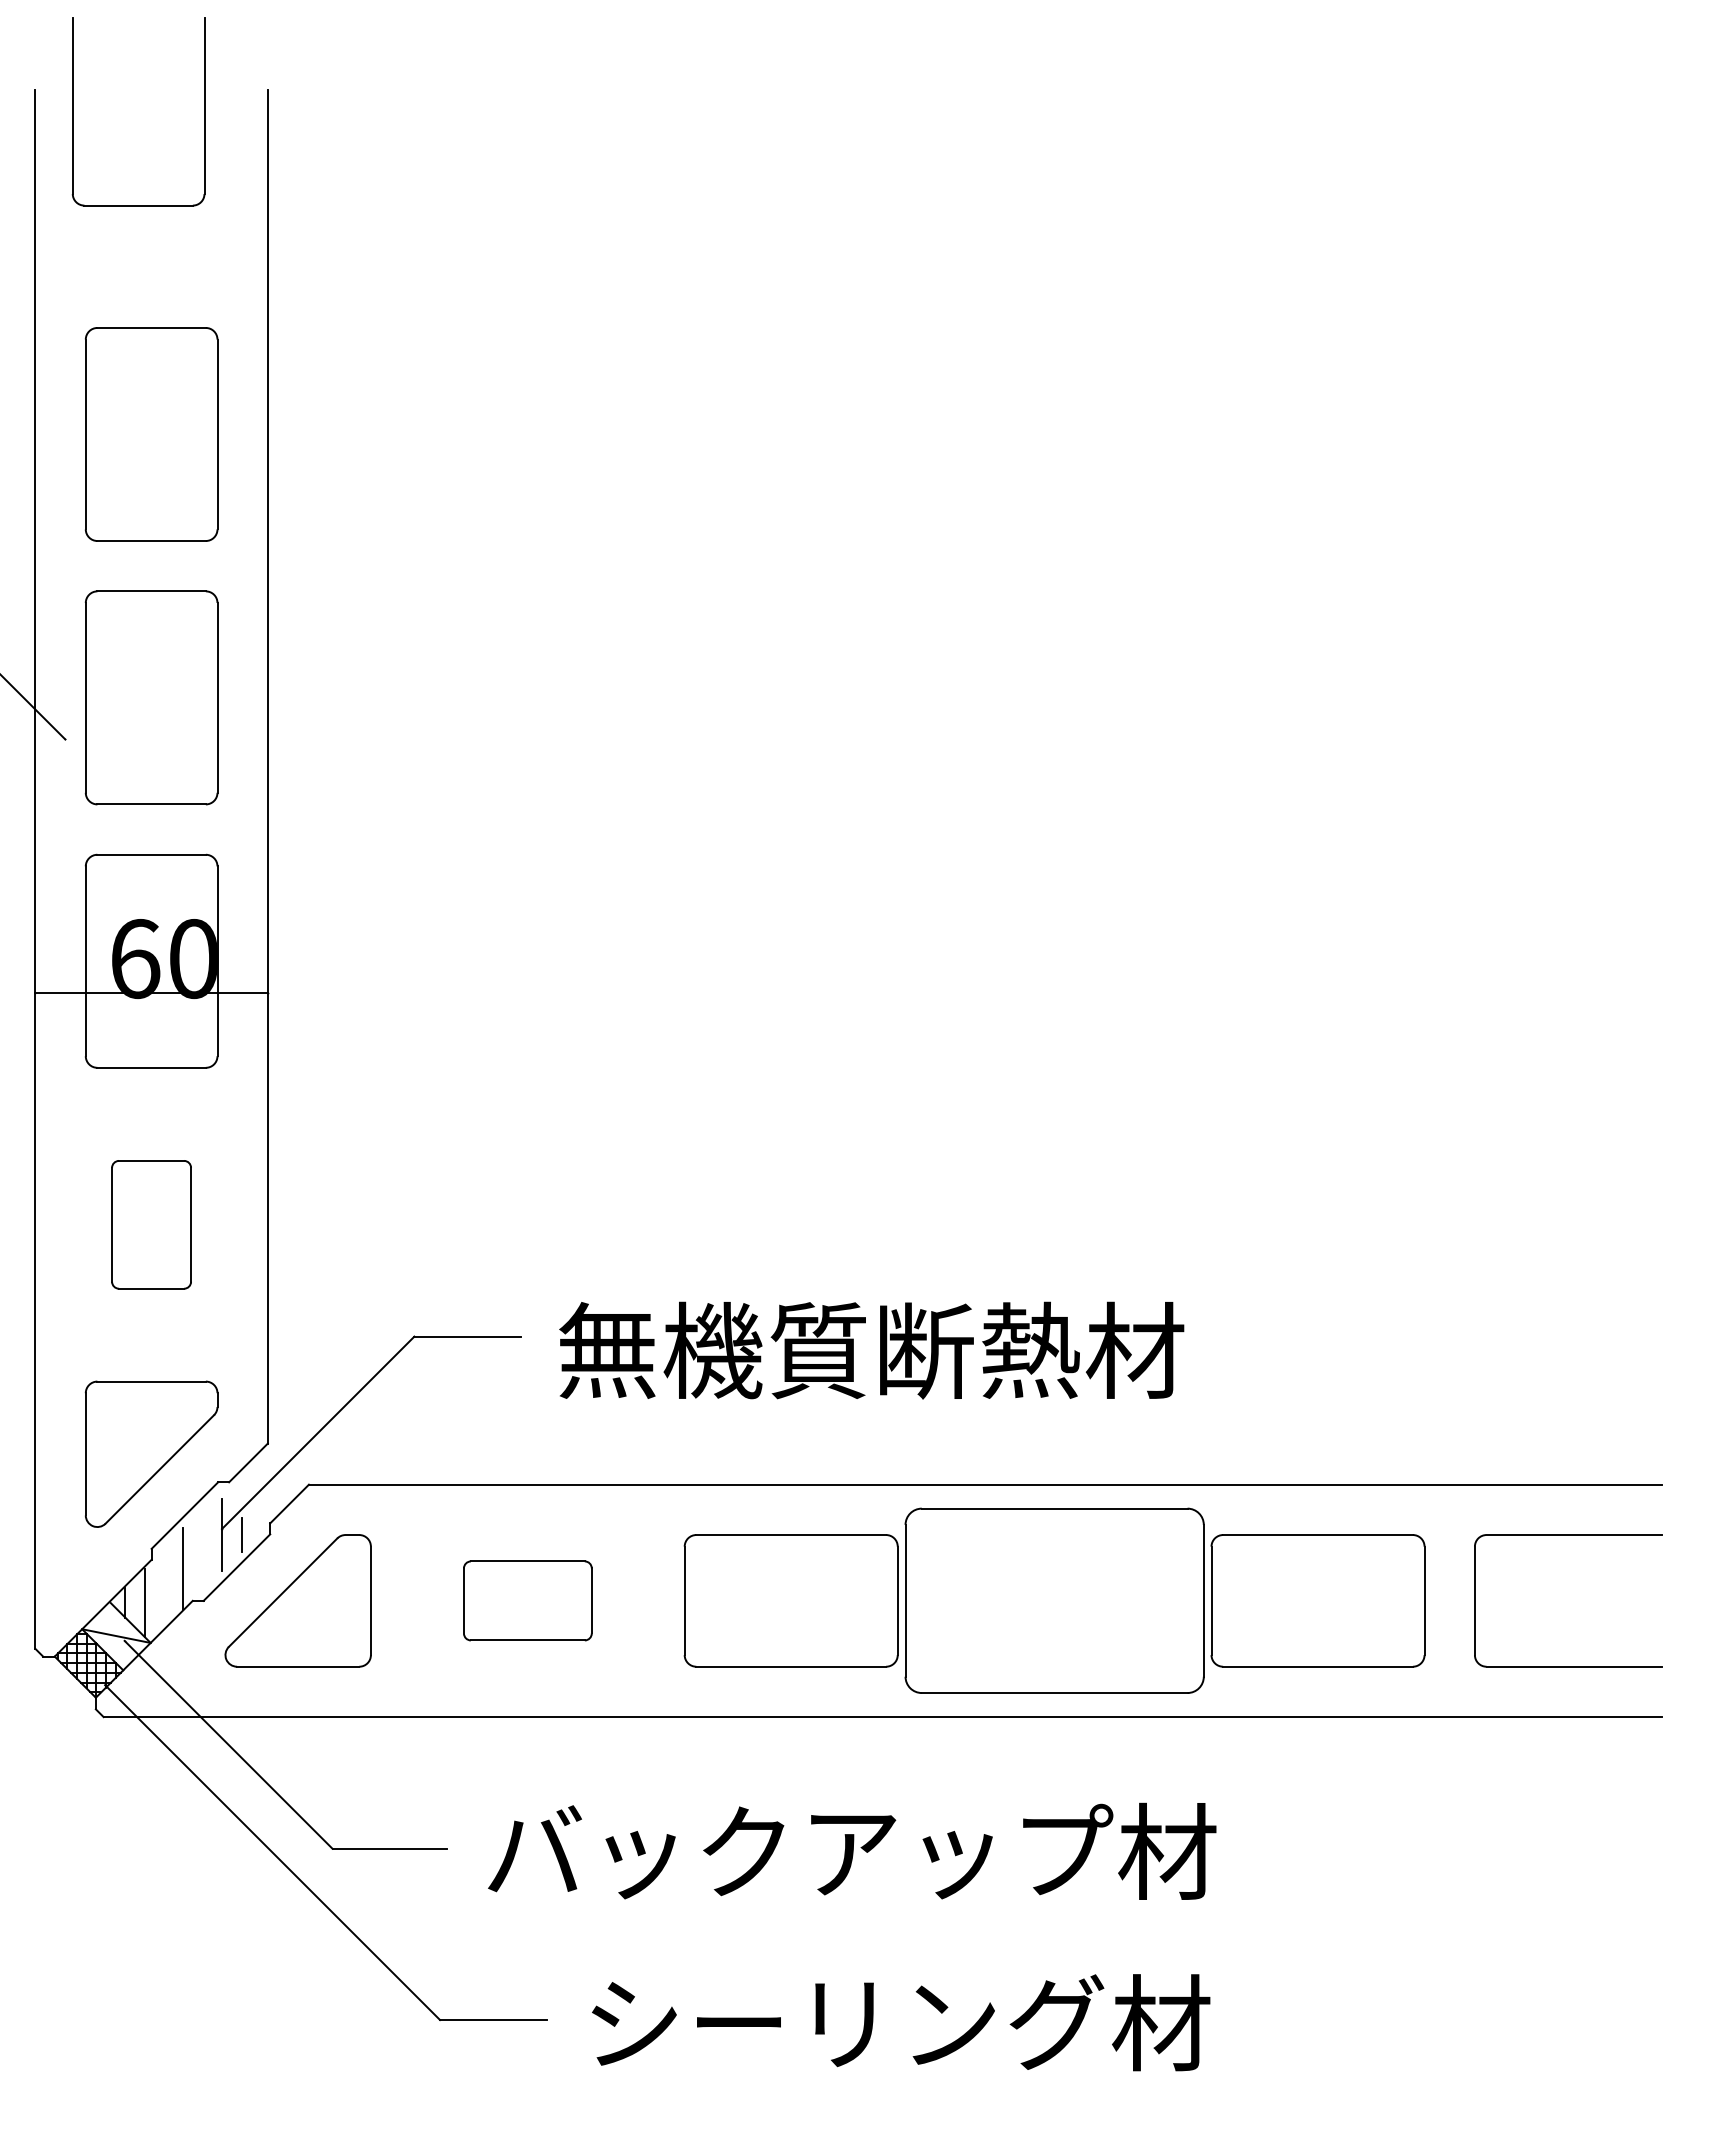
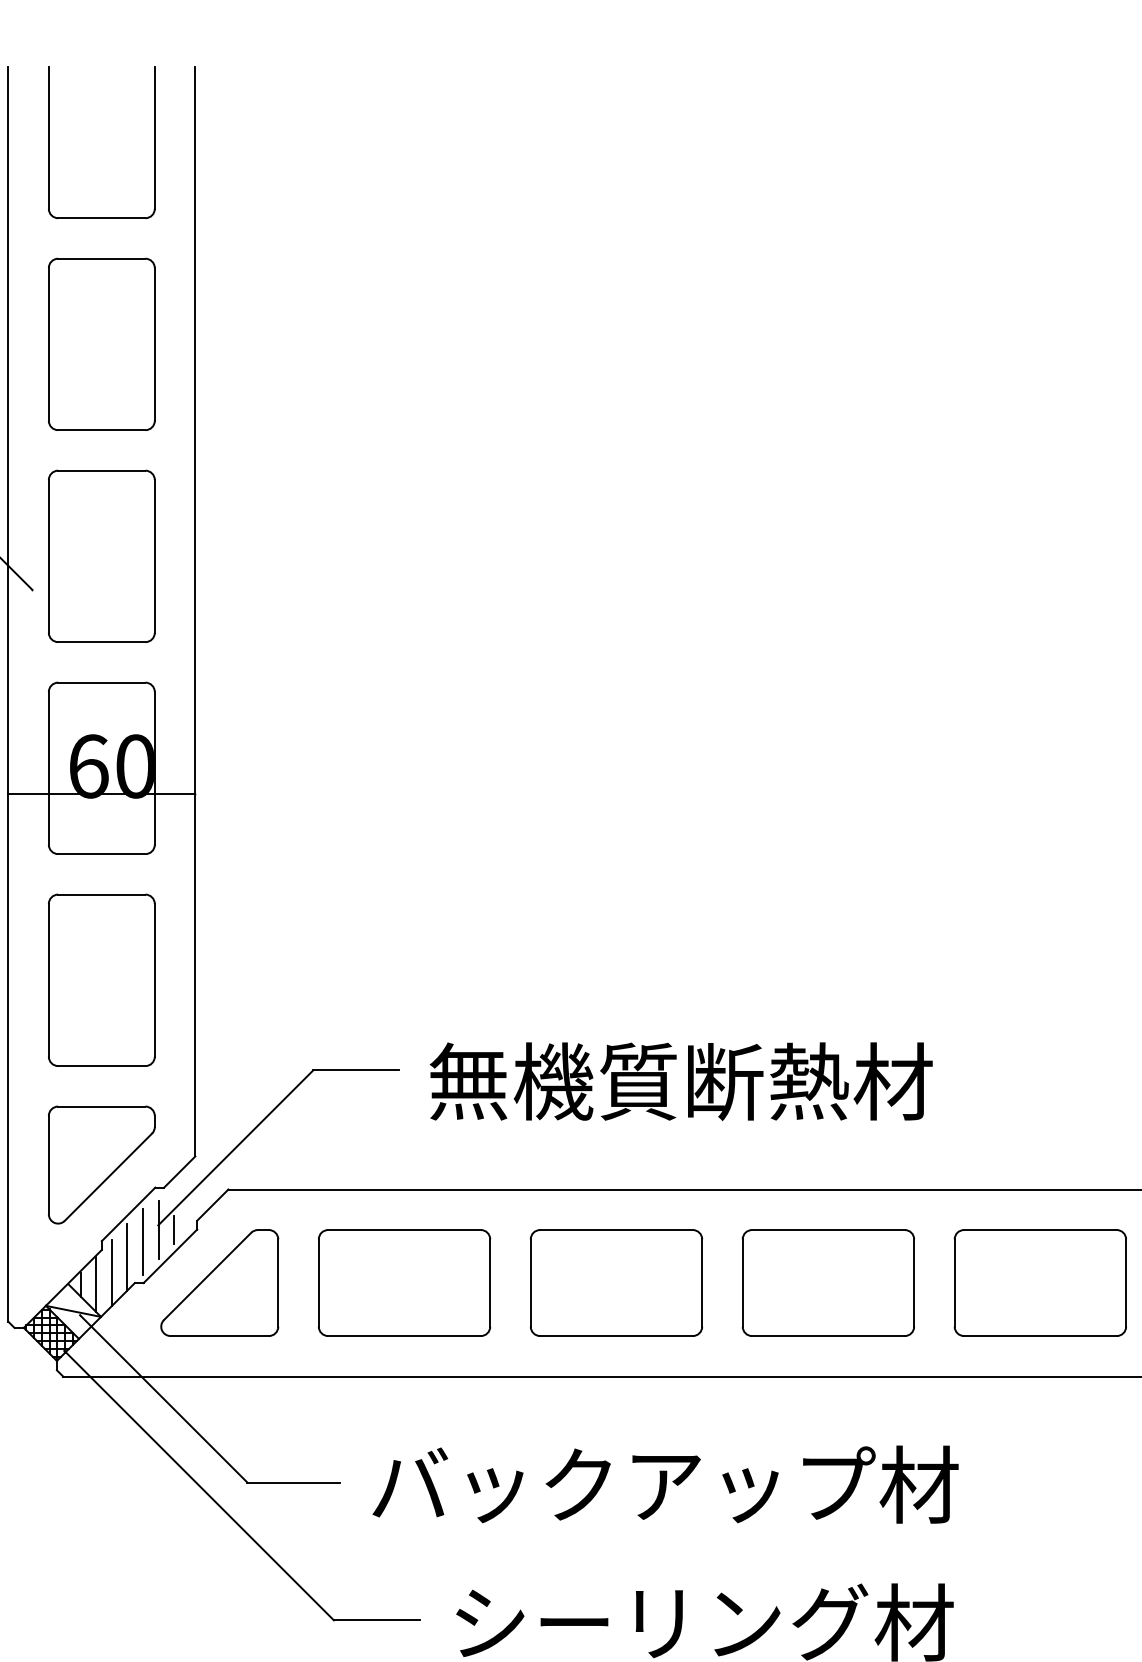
part: (73, 111) -> (49, 142), moved
part: (151, 1224) -> (101, 980), size x1.67
line: (202, 1549) -> (142, 1241), added
line: (164, 1588) -> (112, 1273), added
part: (527, 1600) -> (404, 1282), size x1.67
part: (1054, 1600) -> (828, 1282), size x0.71

